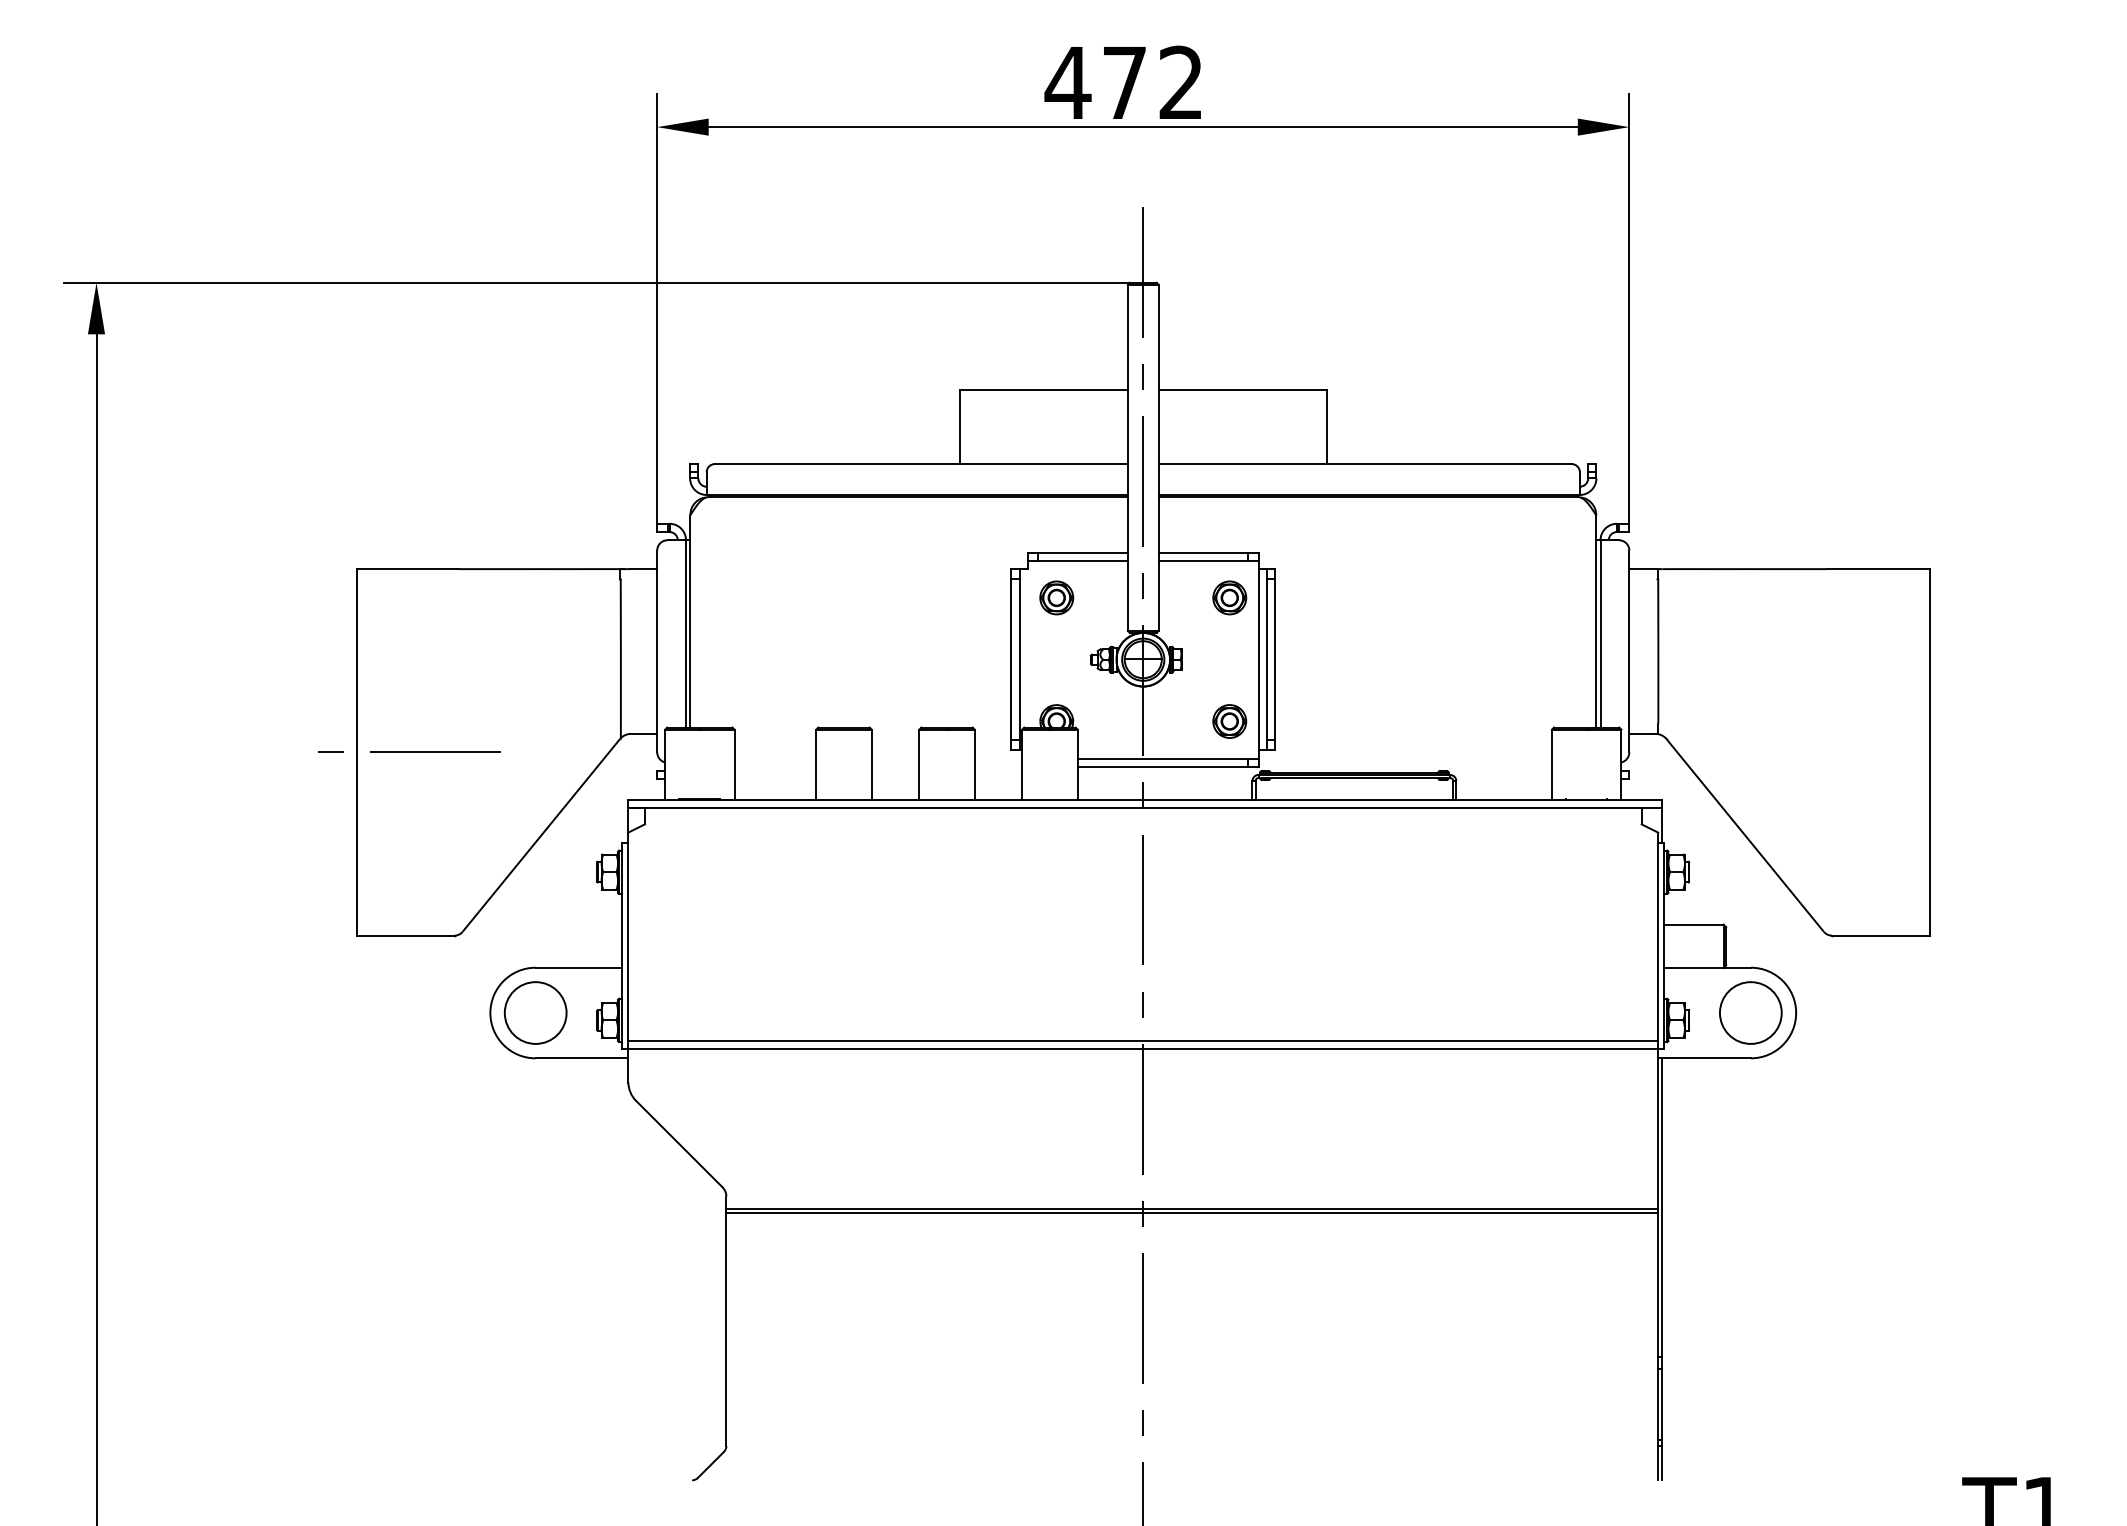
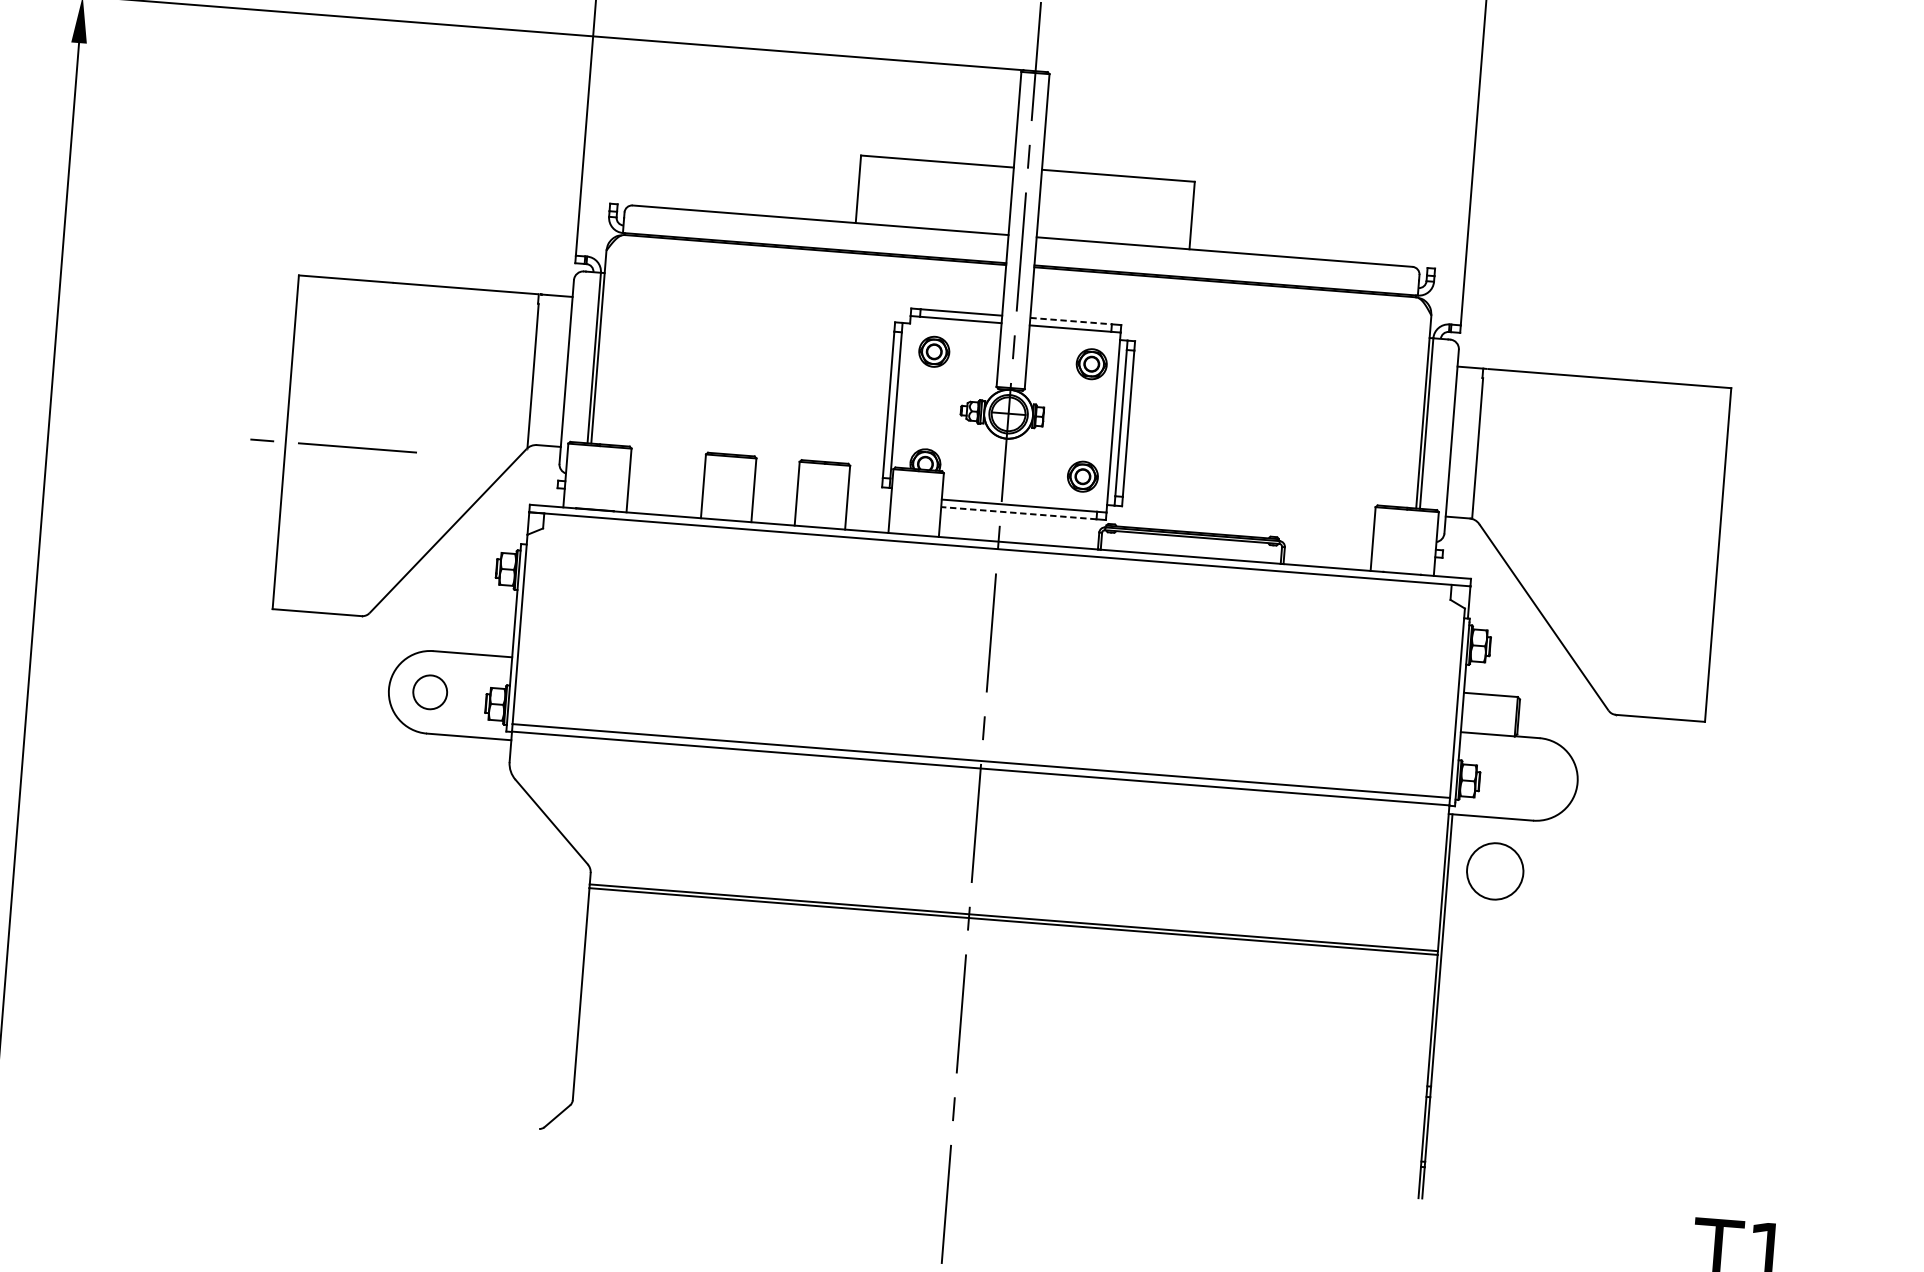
line: (1203, 552) -> (1071, 320), solid -> dashed
line: (1162, 766) -> (1018, 512), solid -> dashed
circle: (535, 1012) -> (430, 691), size x0.6
circle: (1750, 1012) -> (1494, 870), moved

